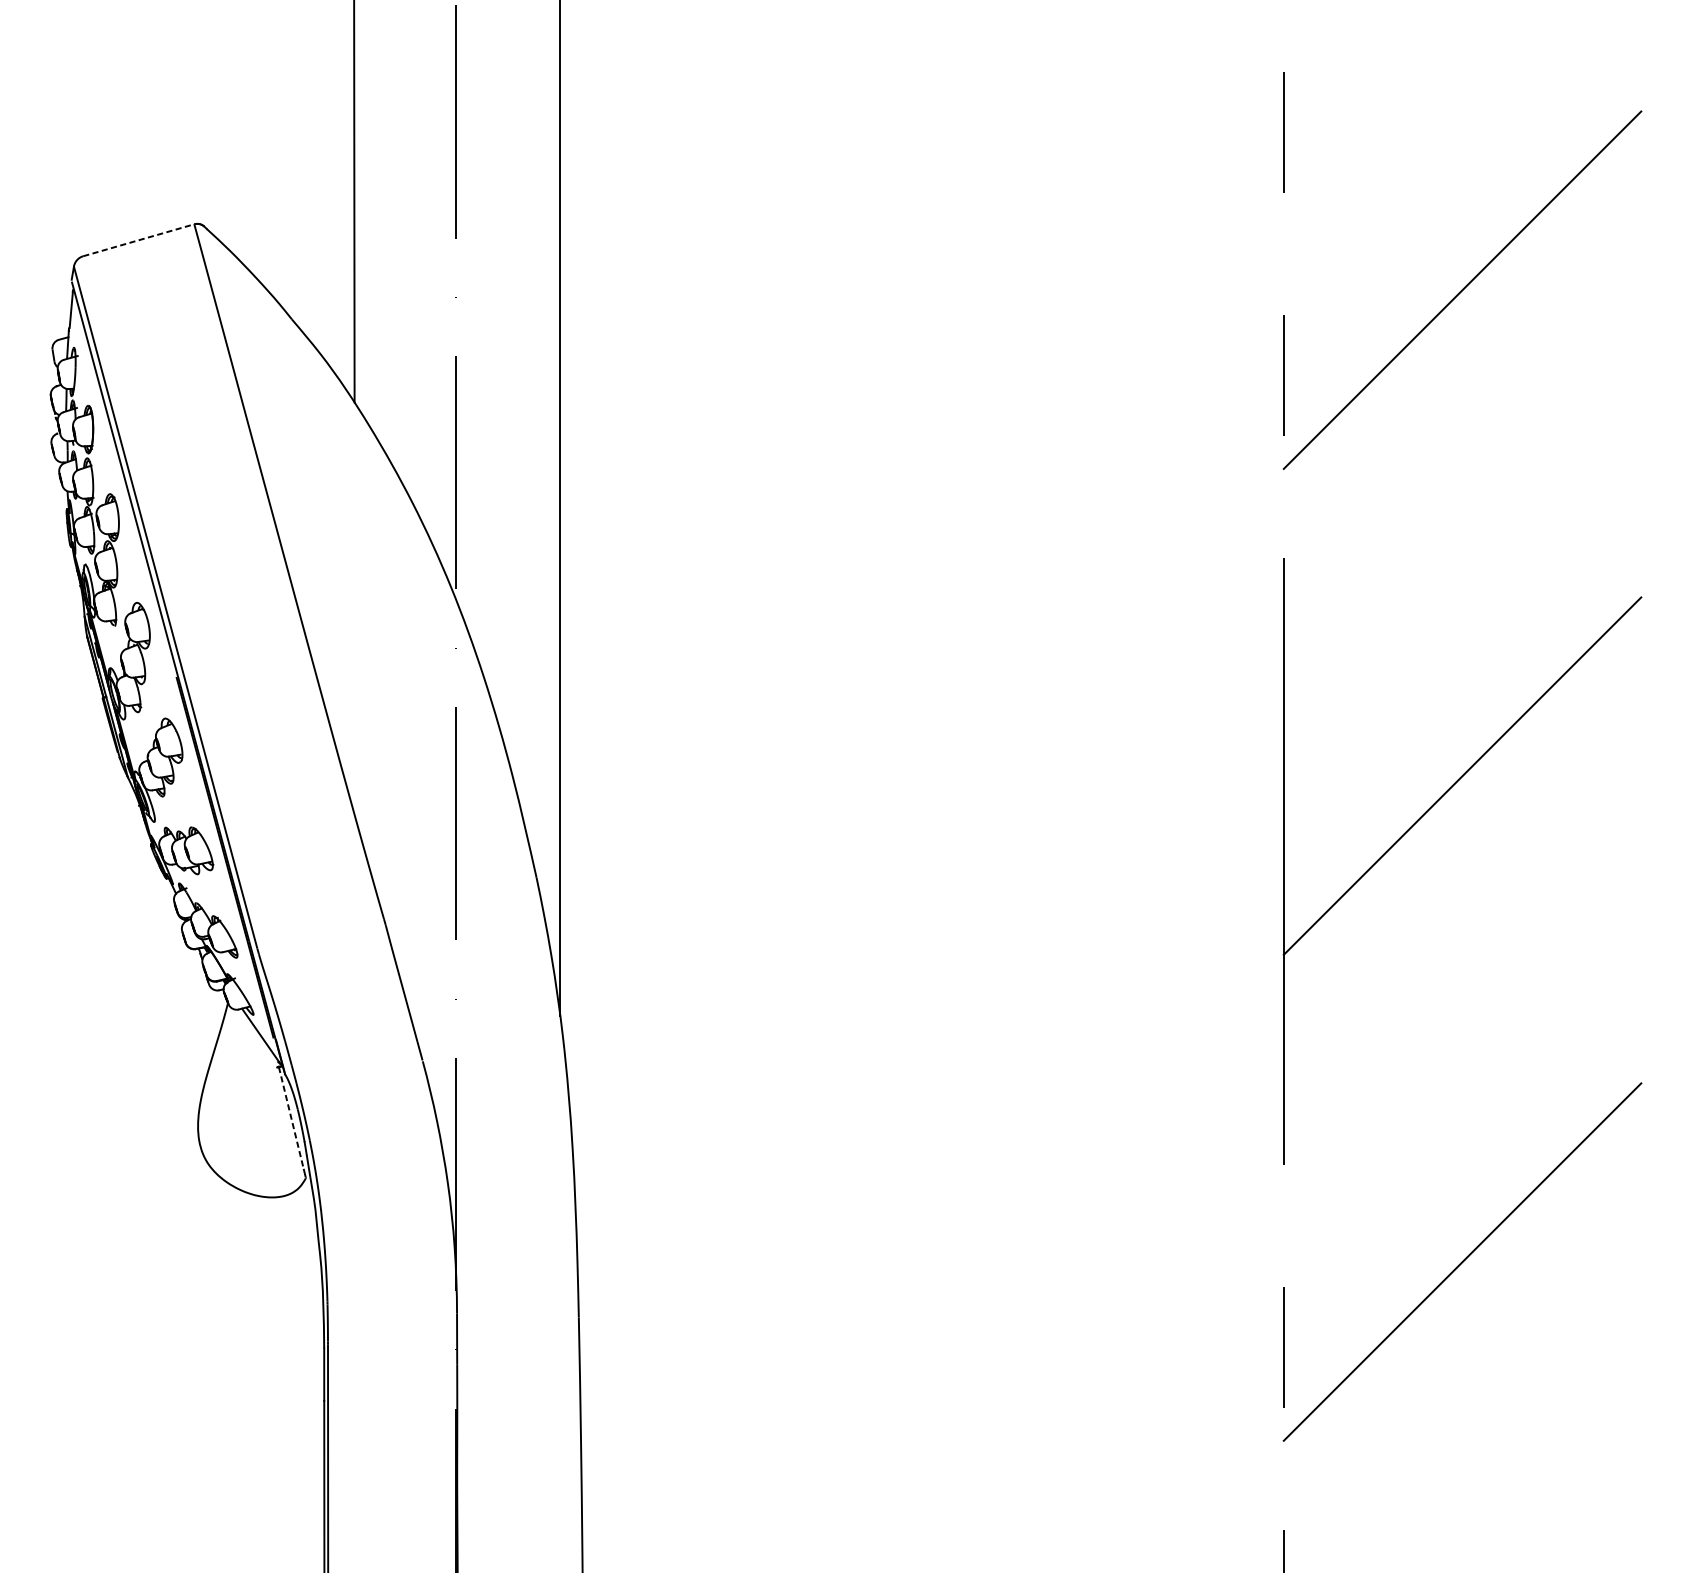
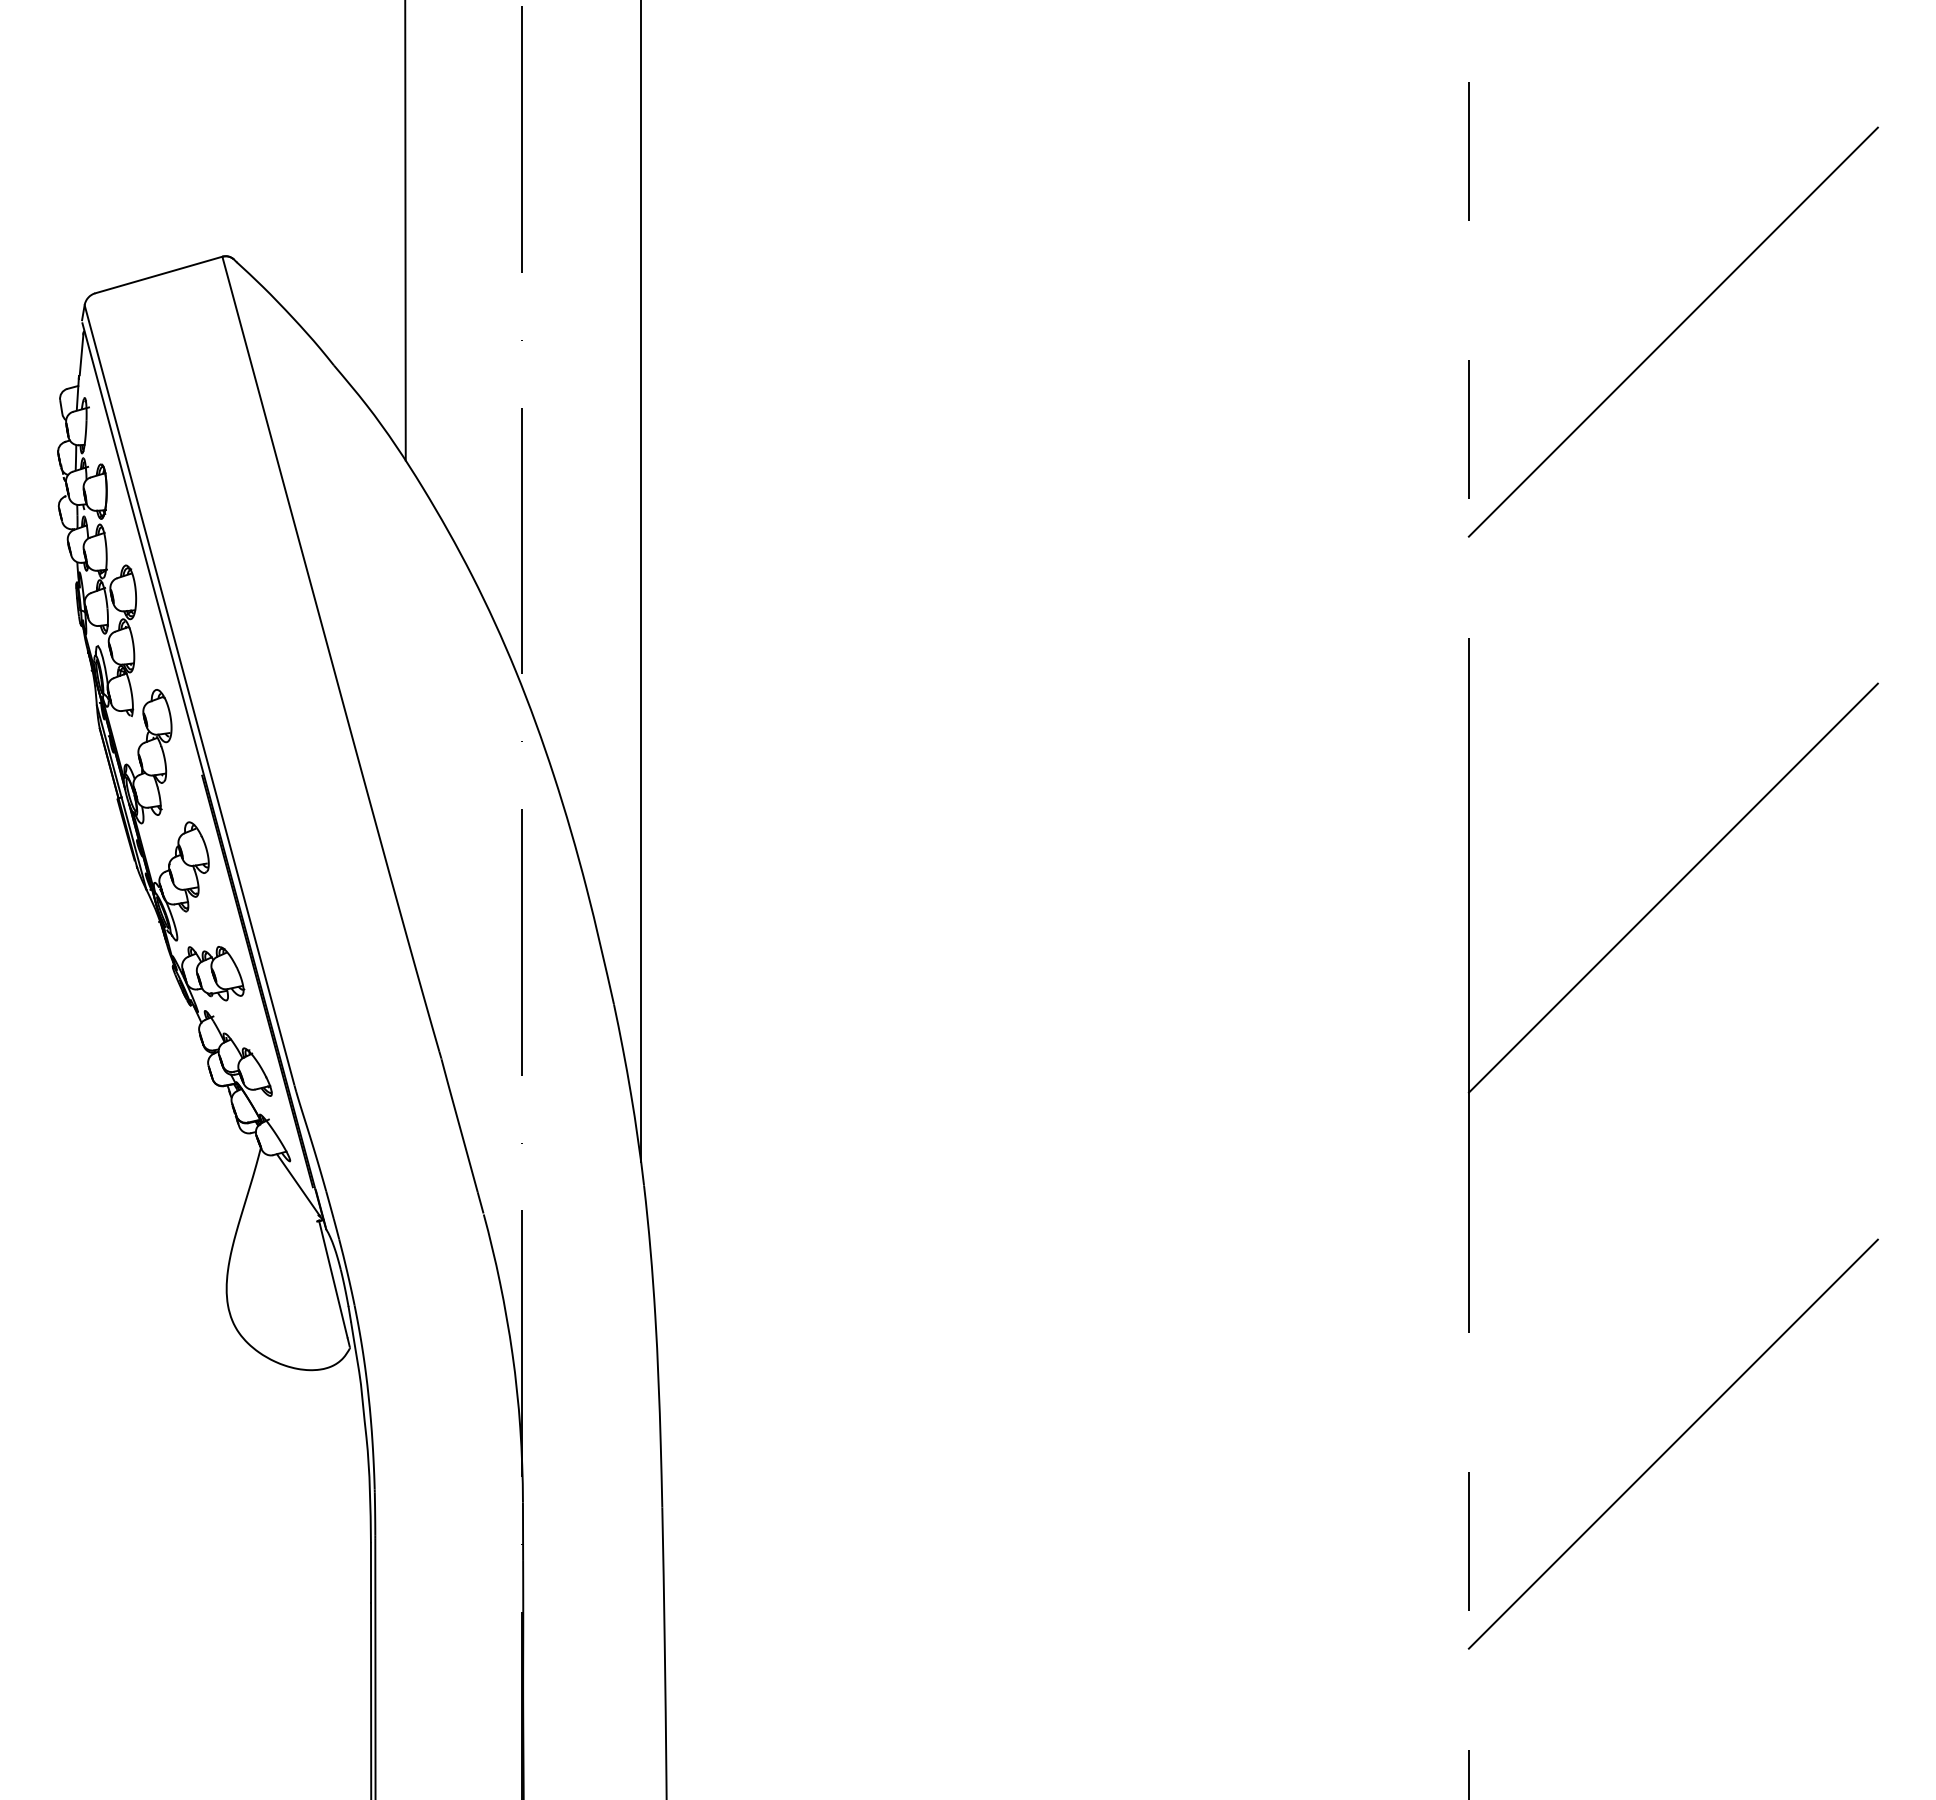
line: (139, 239) -> (159, 274), dashed -> solid
line: (291, 1118) -> (333, 1279), dashed -> solid

